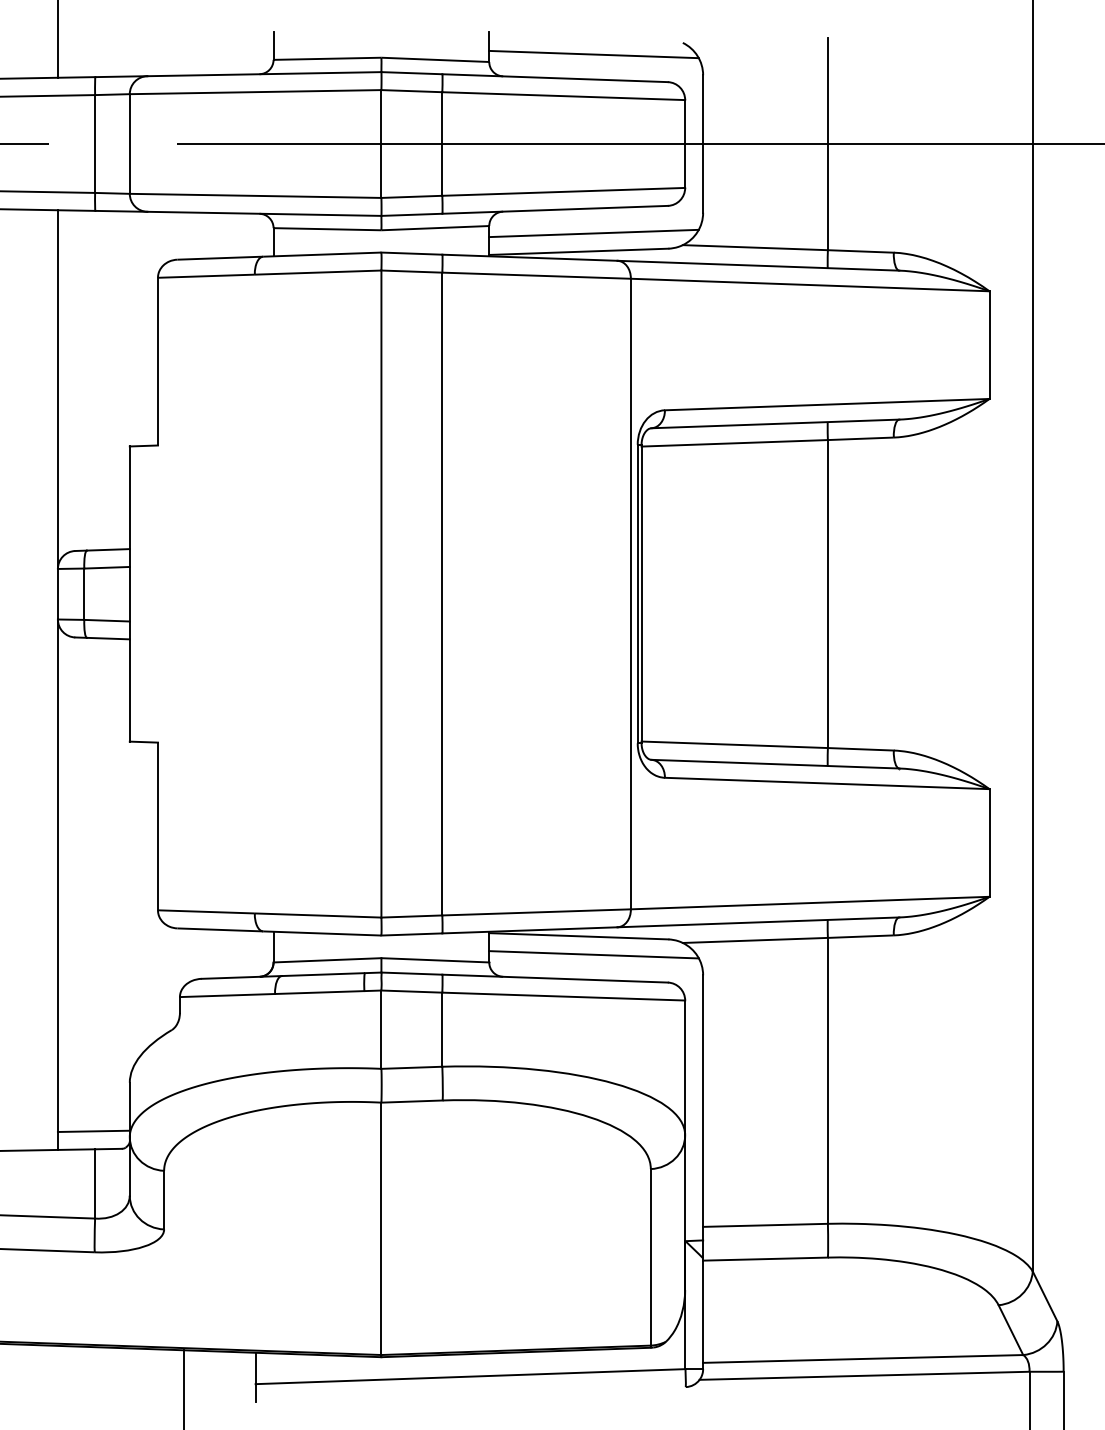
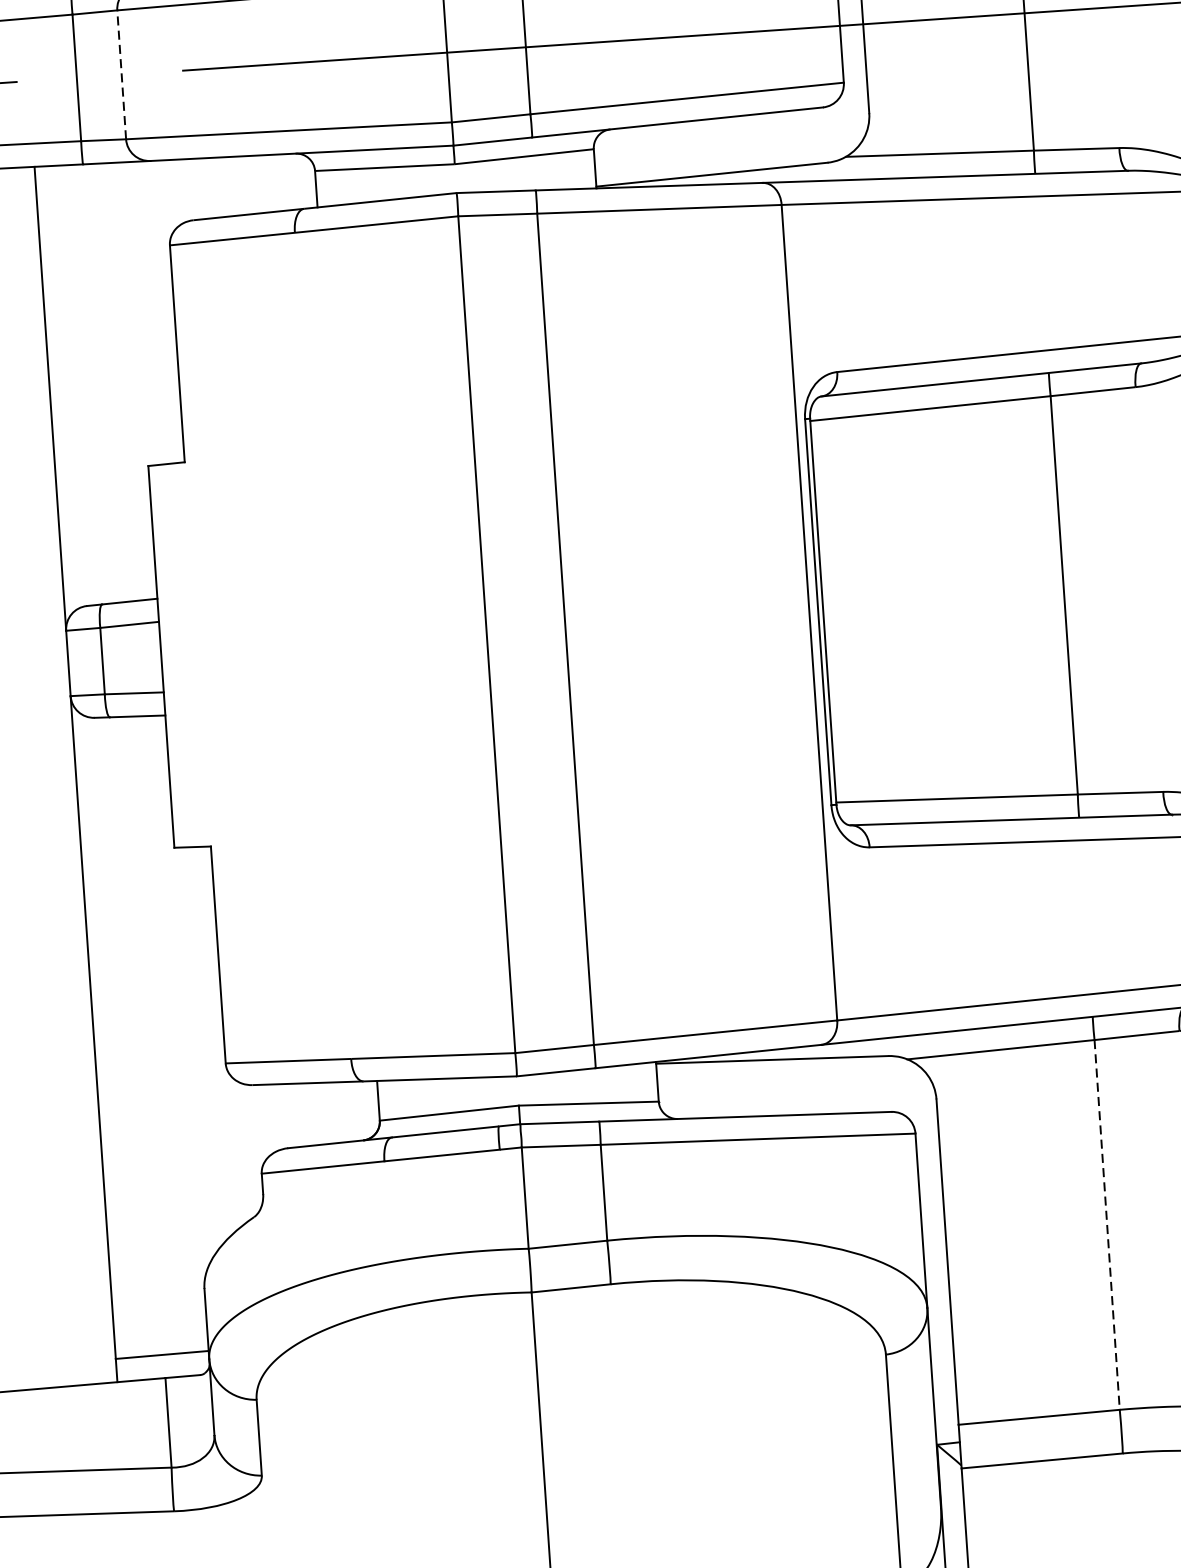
line: (129, 144) -> (121, 75), solid -> dashed
line: (593, 233) -> (729, 149), removed
line: (593, 954) -> (792, 1082), removed
line: (827, 1080) -> (1106, 1224), solid -> dashed

